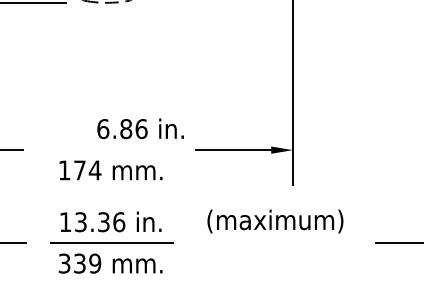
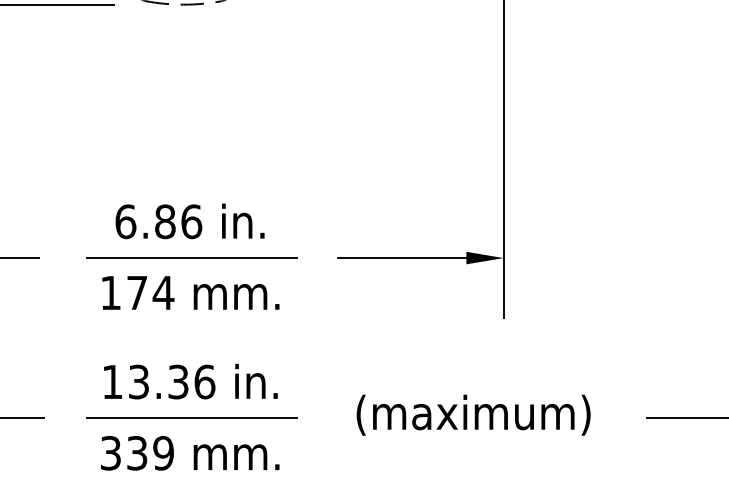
text: (140, 128) -> (189, 220), moved
line: (111, 150) -> (191, 258), added
text: (275, 221) -> (473, 415), moved

